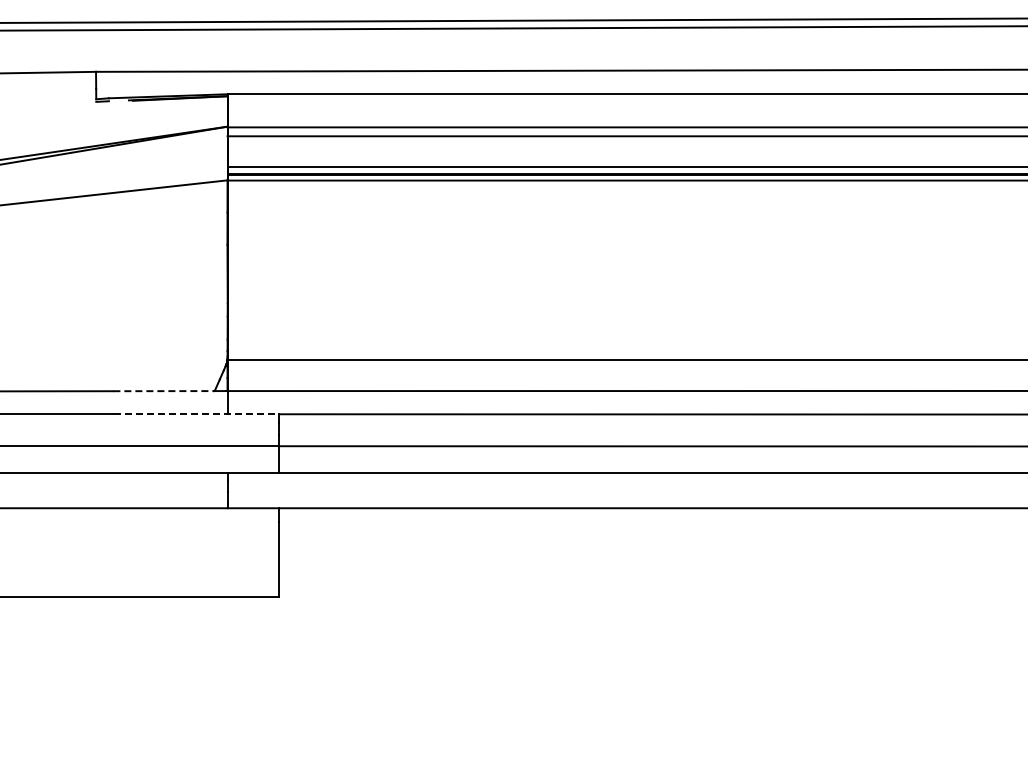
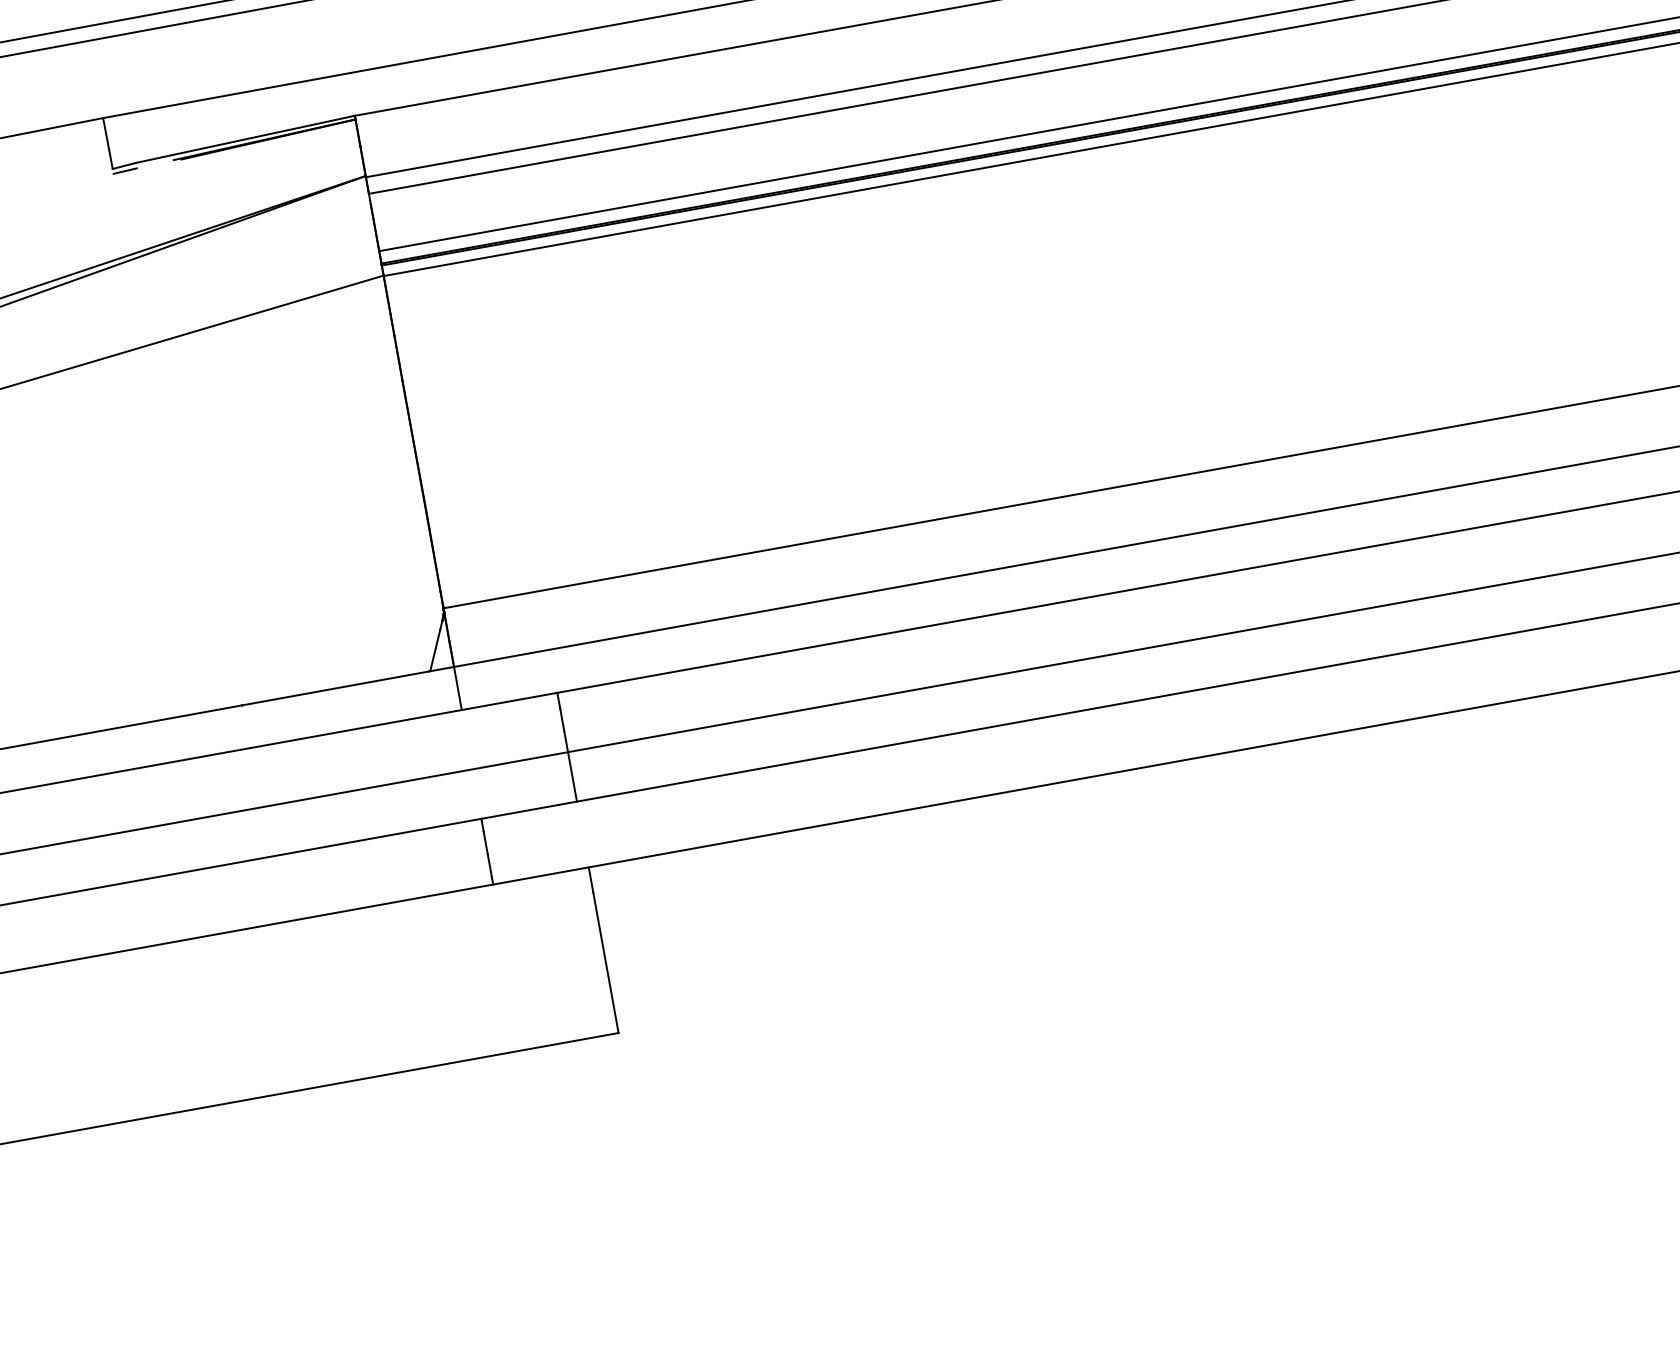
line: (164, 391) -> (337, 688), dashed -> solid
line: (196, 414) -> (404, 720), dashed -> solid

